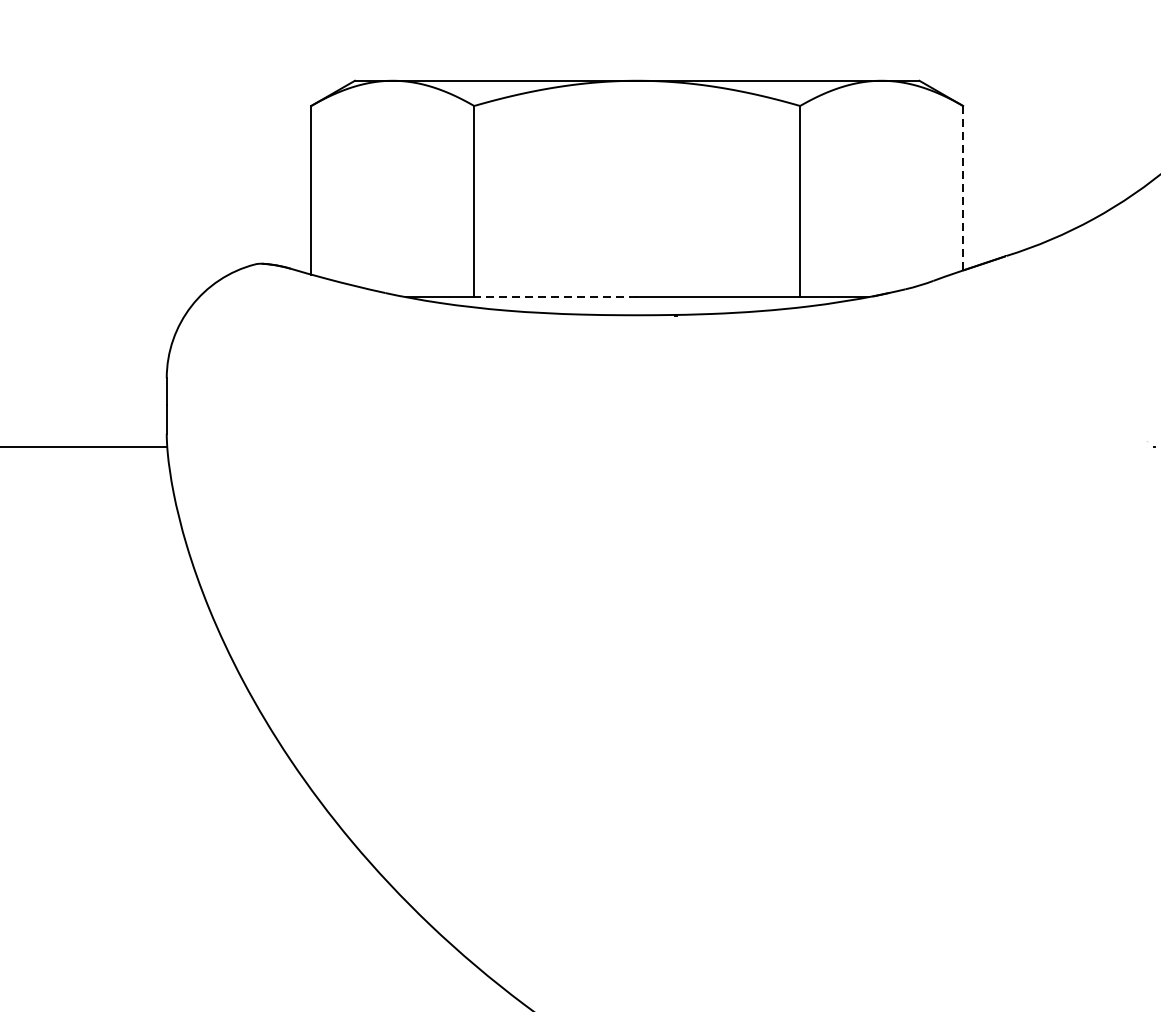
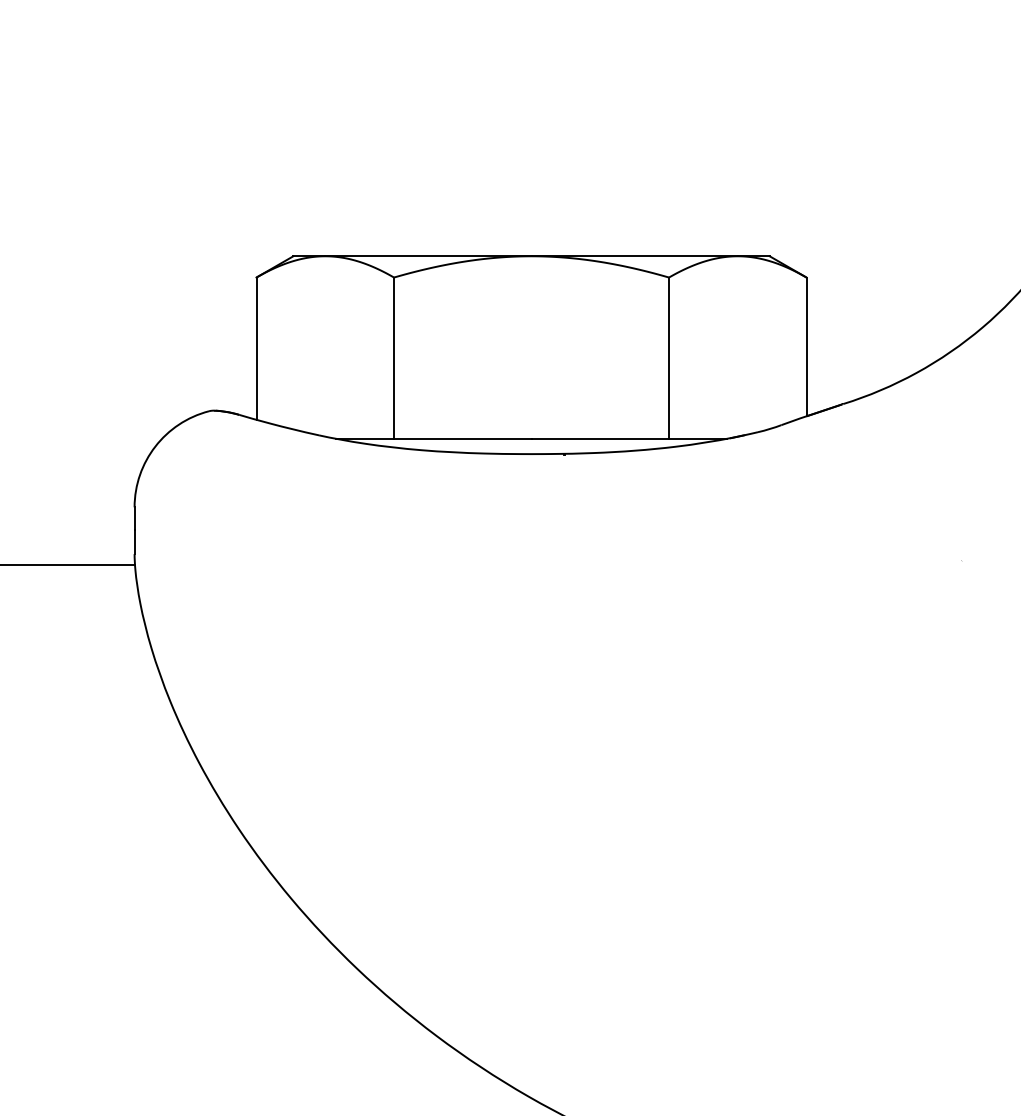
line: (963, 187) -> (806, 346), dashed -> solid
line: (555, 296) -> (462, 438), dashed -> solid

